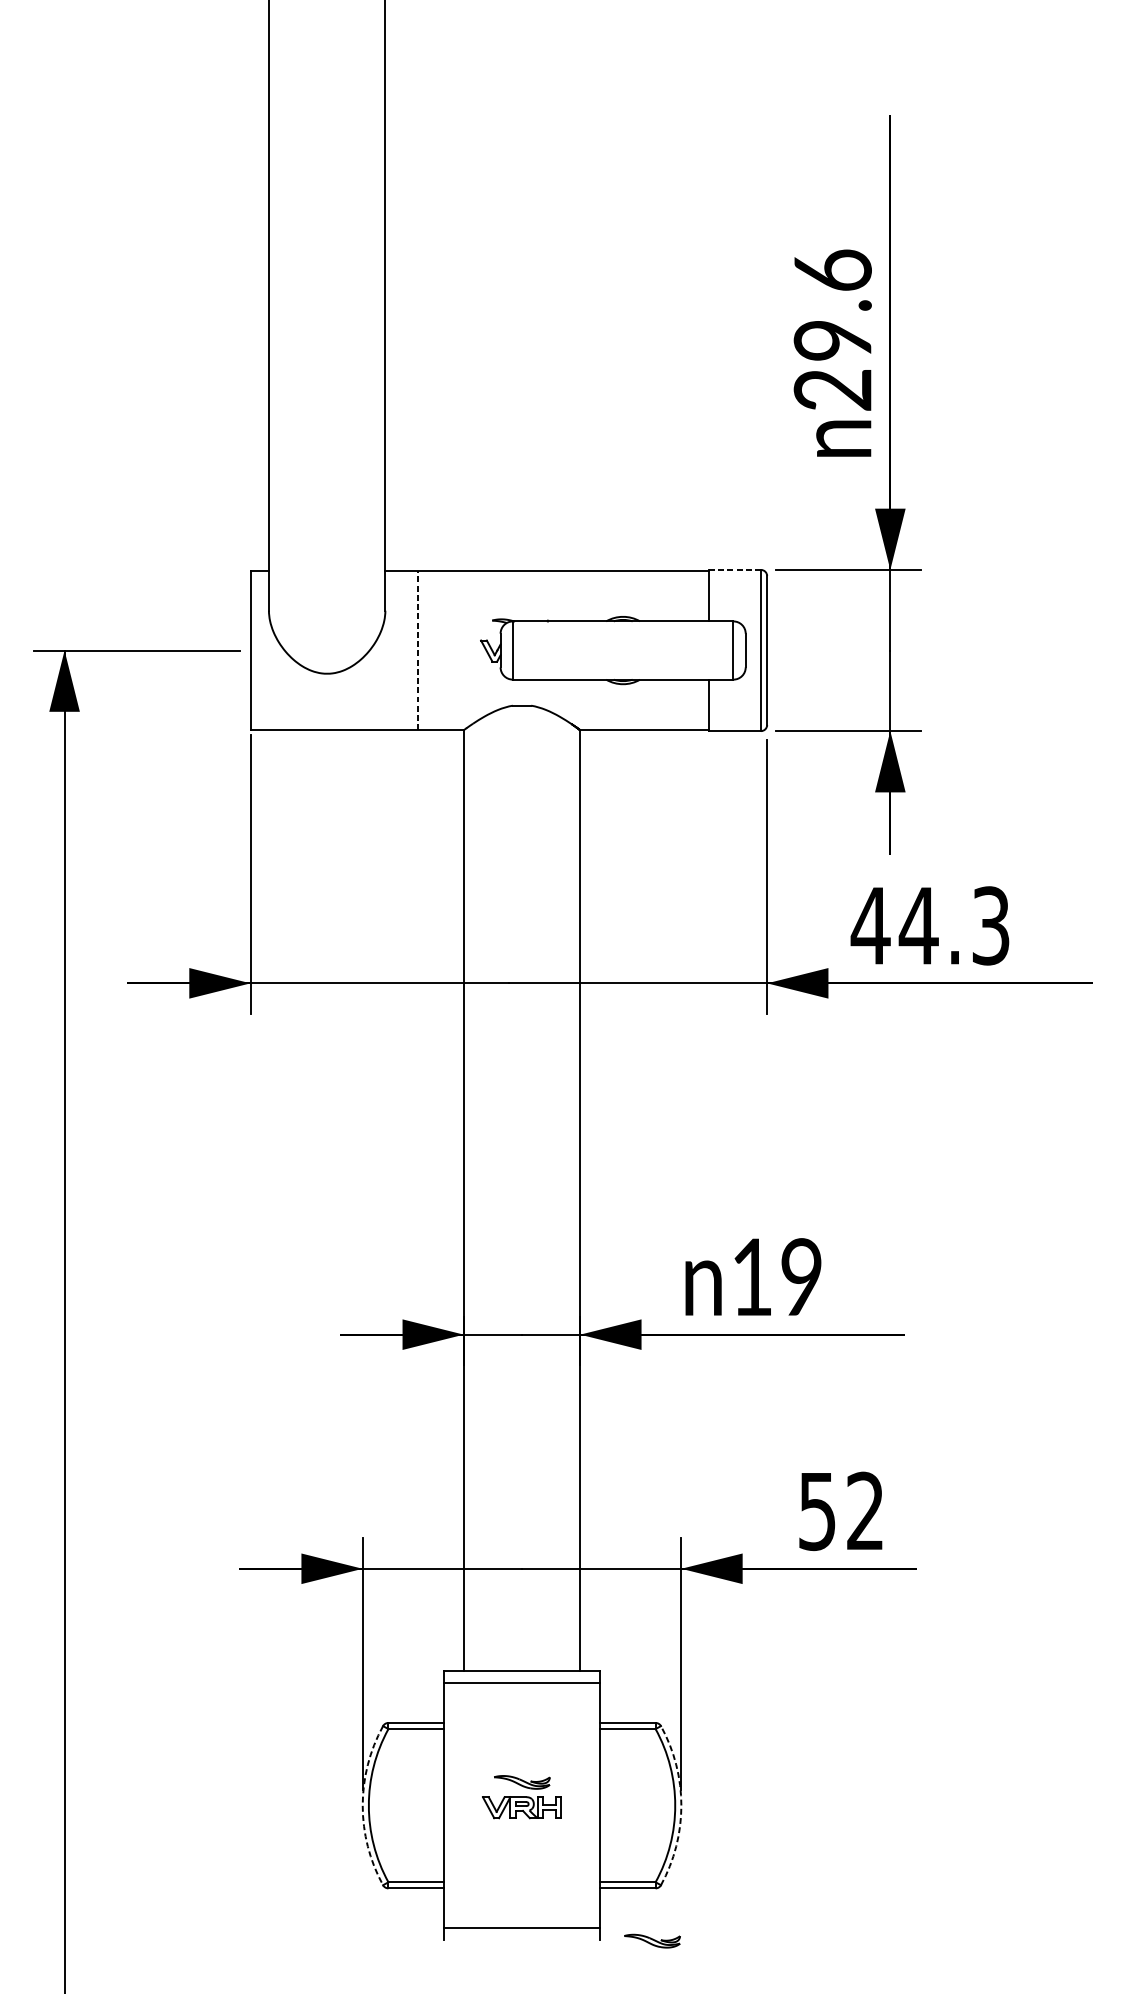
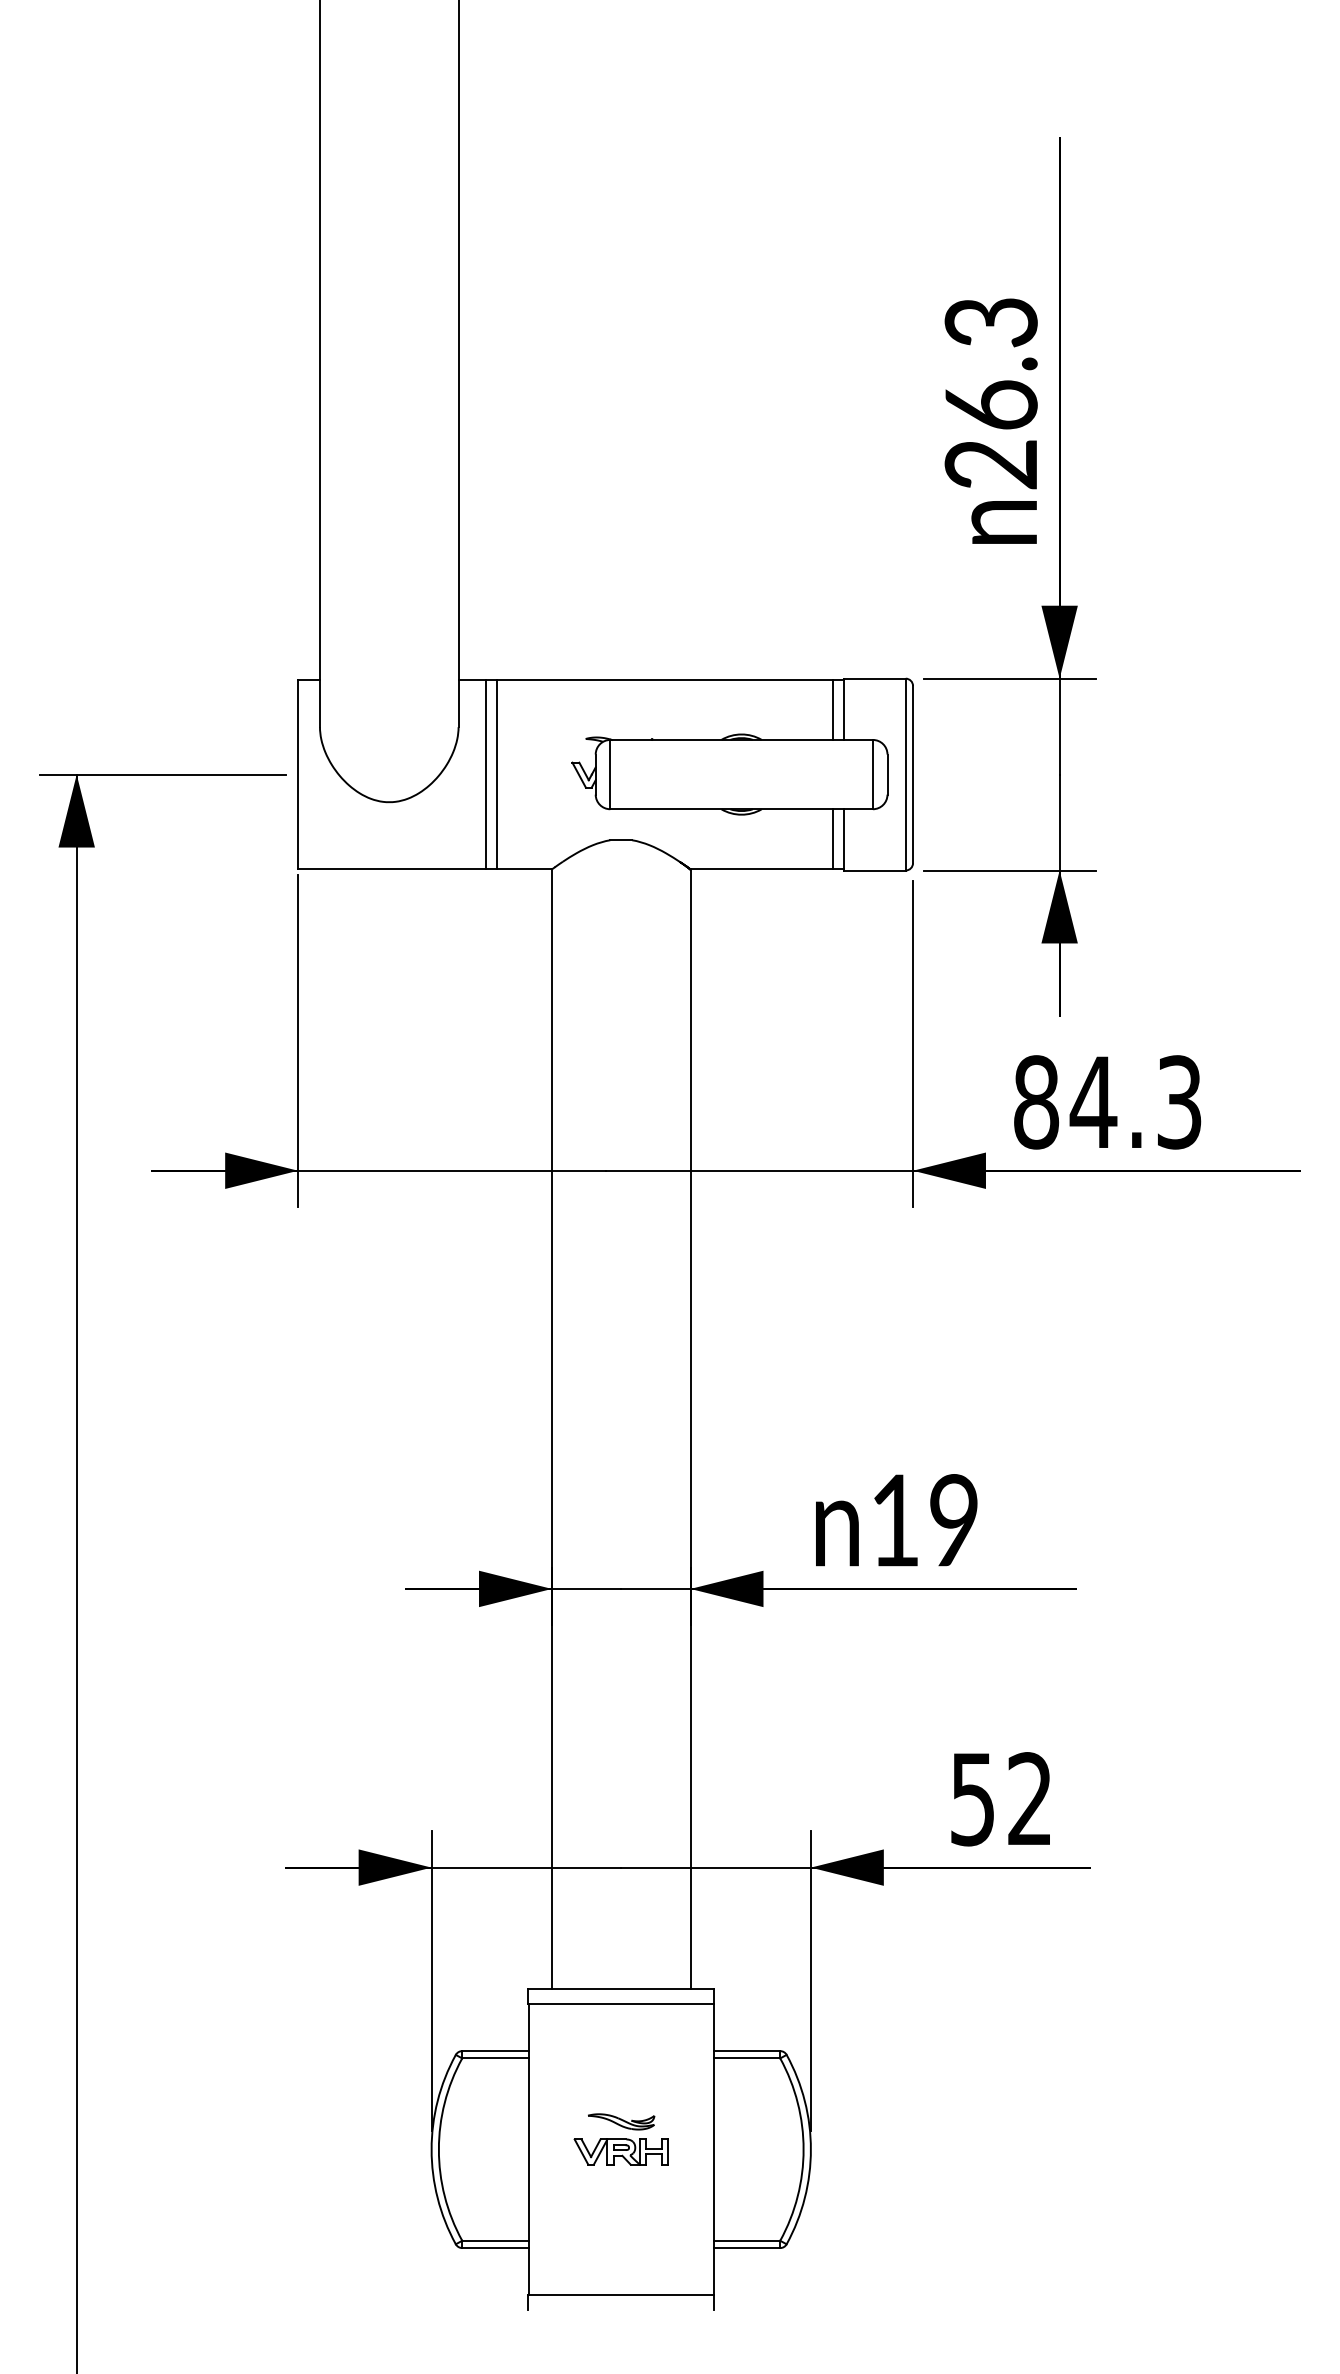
text: (832, 305) -> (990, 363), 29.6 -> 26.3
line: (734, 569) -> (874, 678), dashed -> solid
line: (699, 595) -> (832, 709), added
line: (408, 650) -> (486, 774), added
line: (418, 650) -> (497, 774), dashed -> solid
line: (699, 705) -> (832, 839), added
text: (870, 926) -> (1036, 1102), 44.3 -> 84.3
arc: (362, 1805) -> (431, 2149), dashed -> solid
arc: (681, 1805) -> (810, 2149), dashed -> solid
part: (652, 1940) -> (776, 2310), removed

